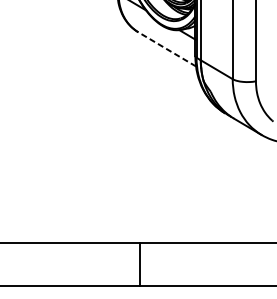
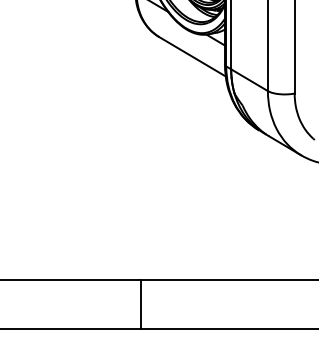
line: (167, 49) -> (192, 56), dashed -> solid
line: (139, 263) -> (140, 303), moved

